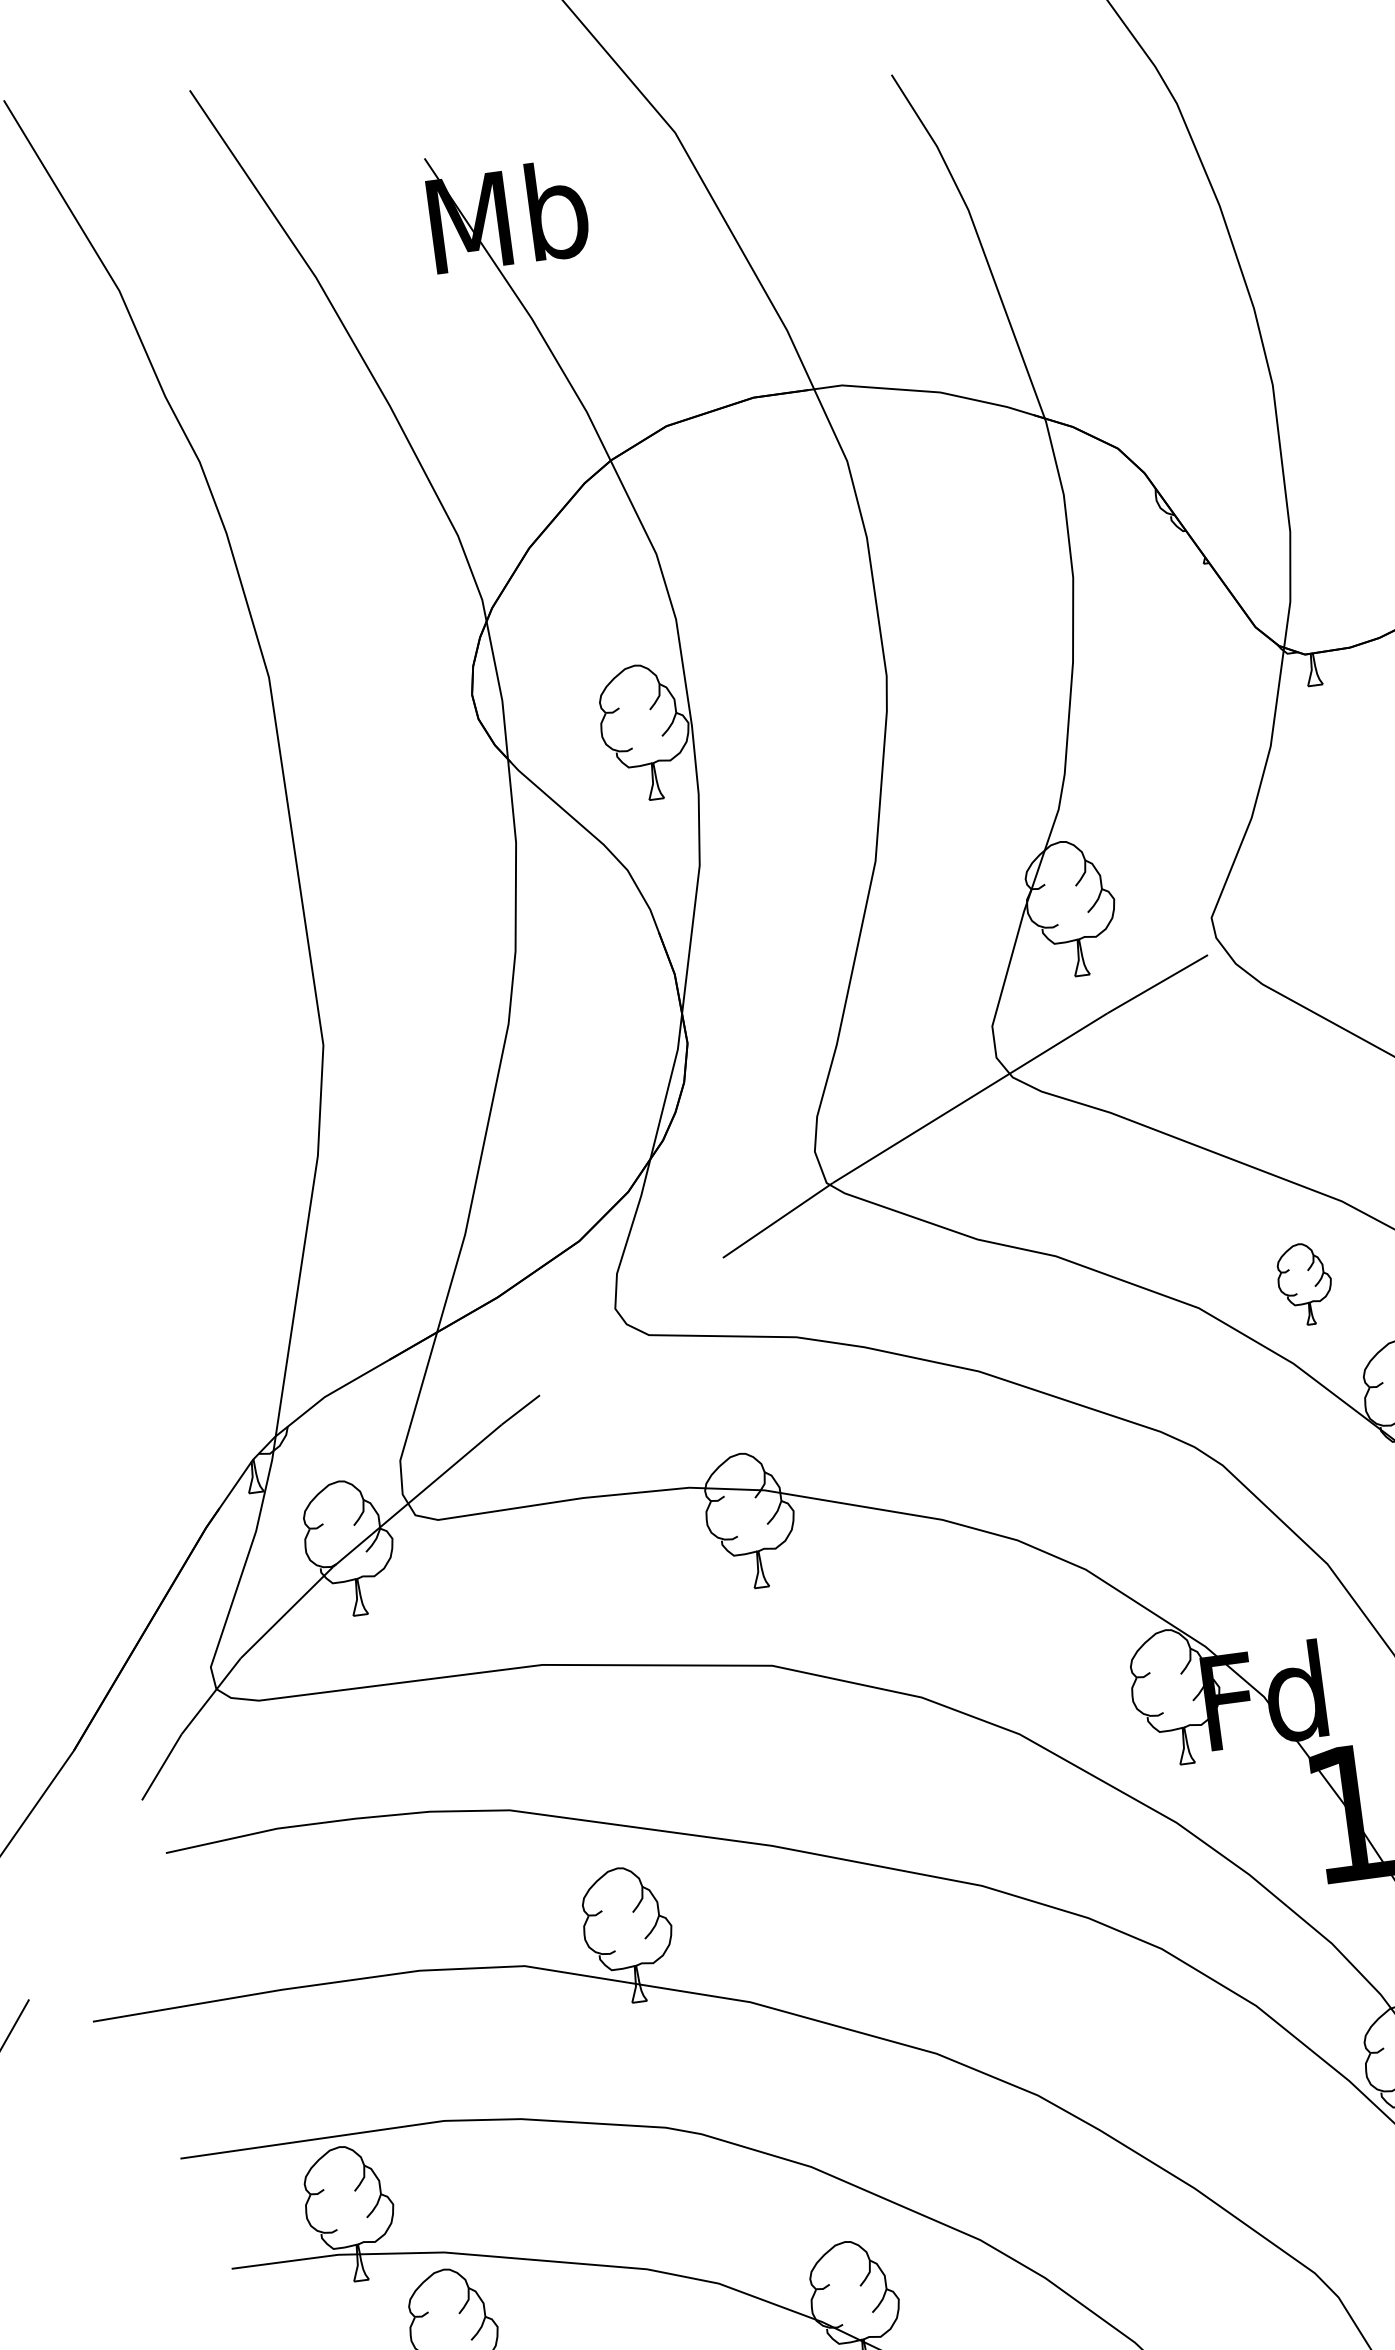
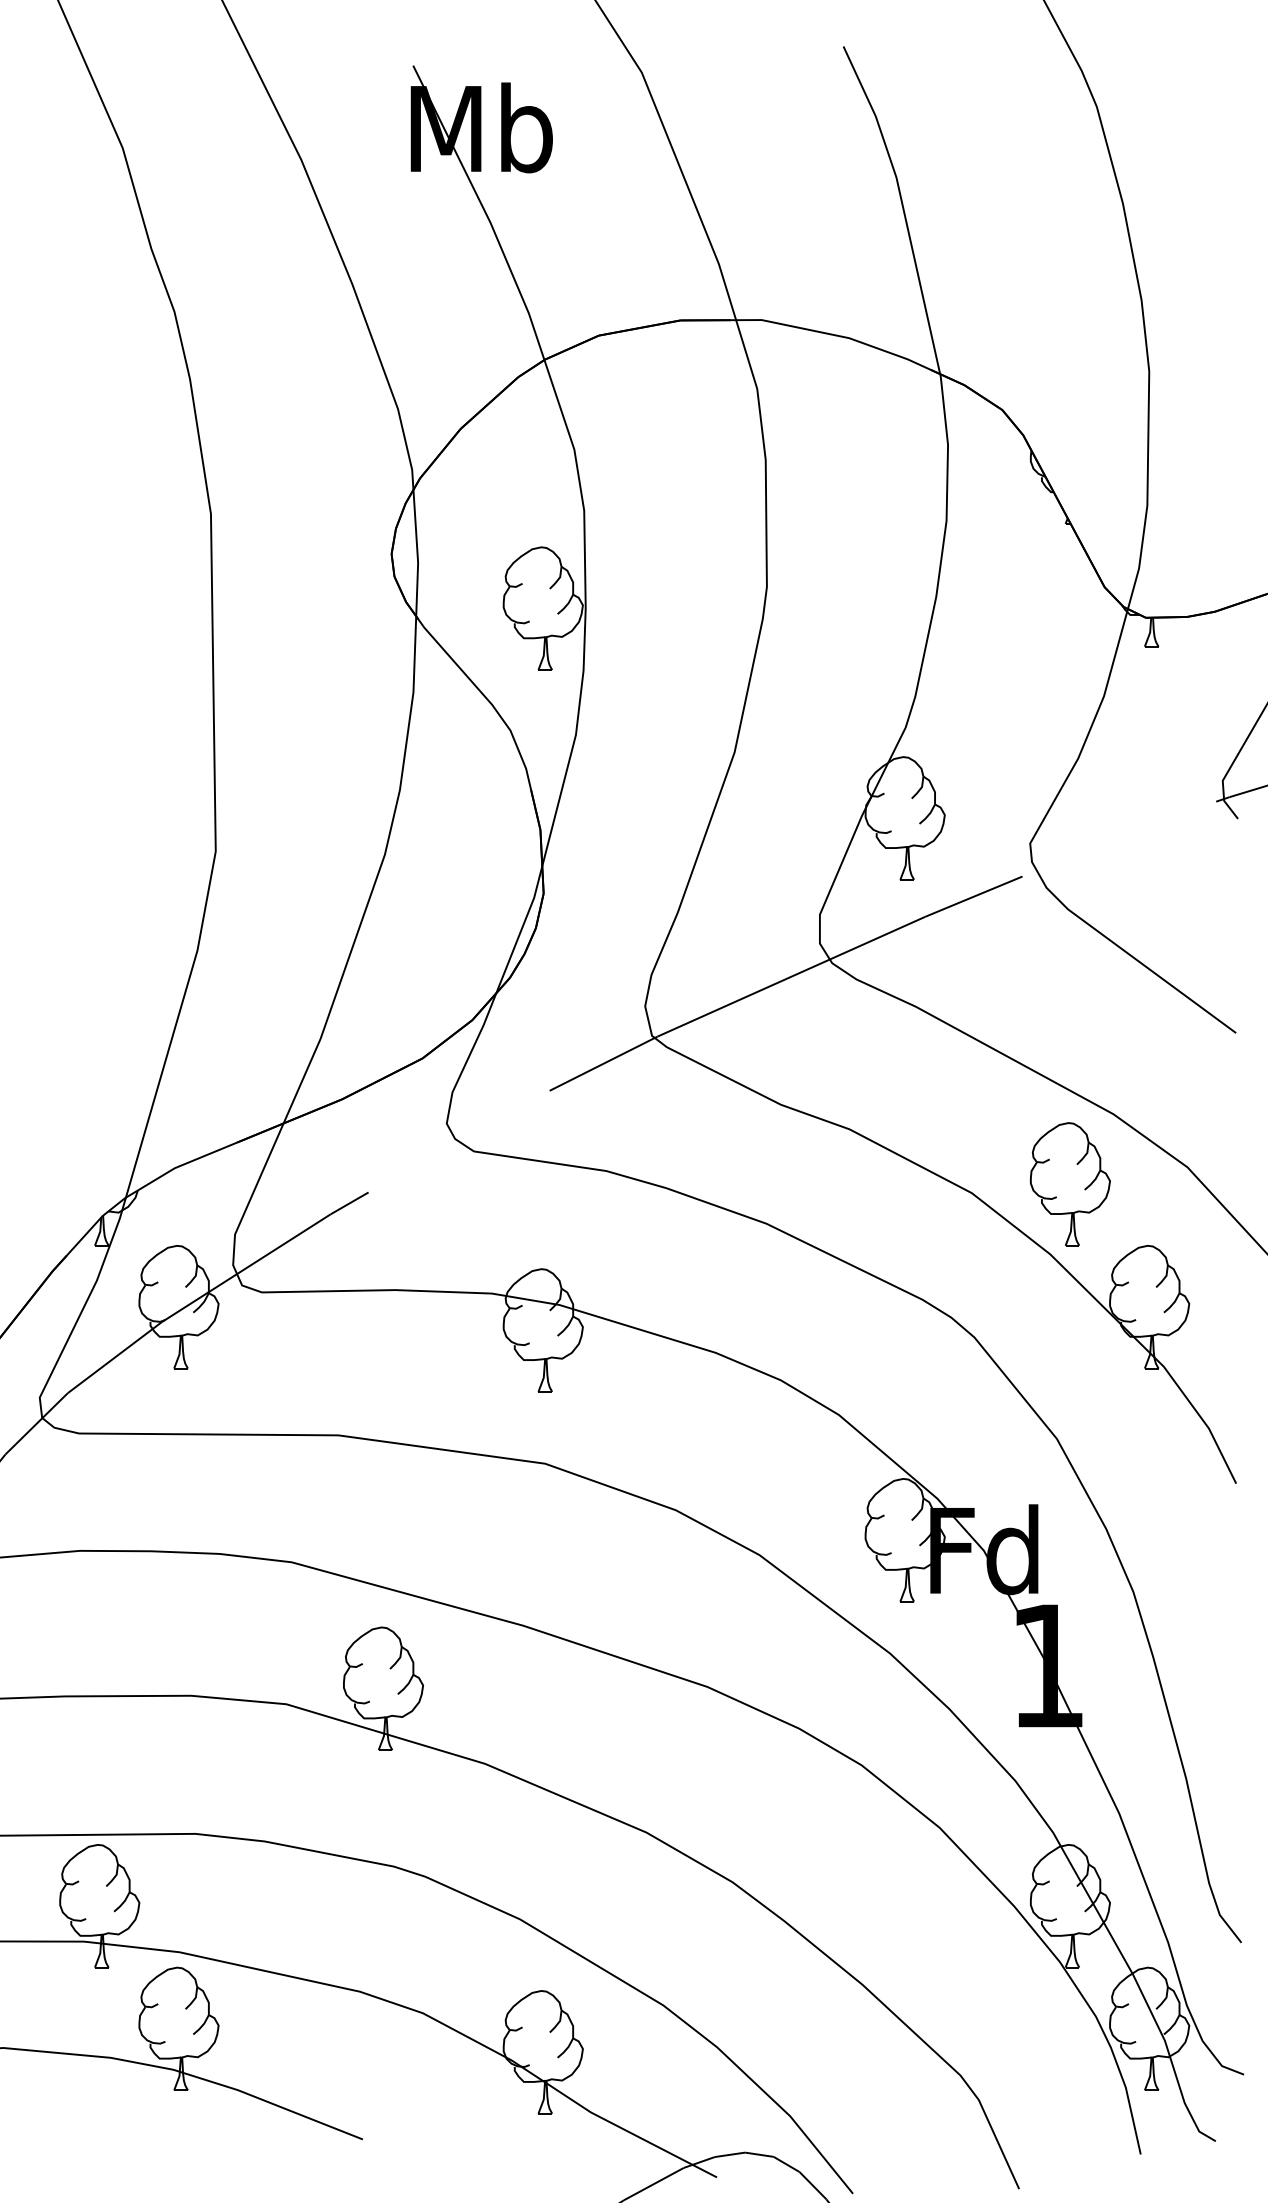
part: (1305, 1284) -> (1070, 1184), size x1.67

